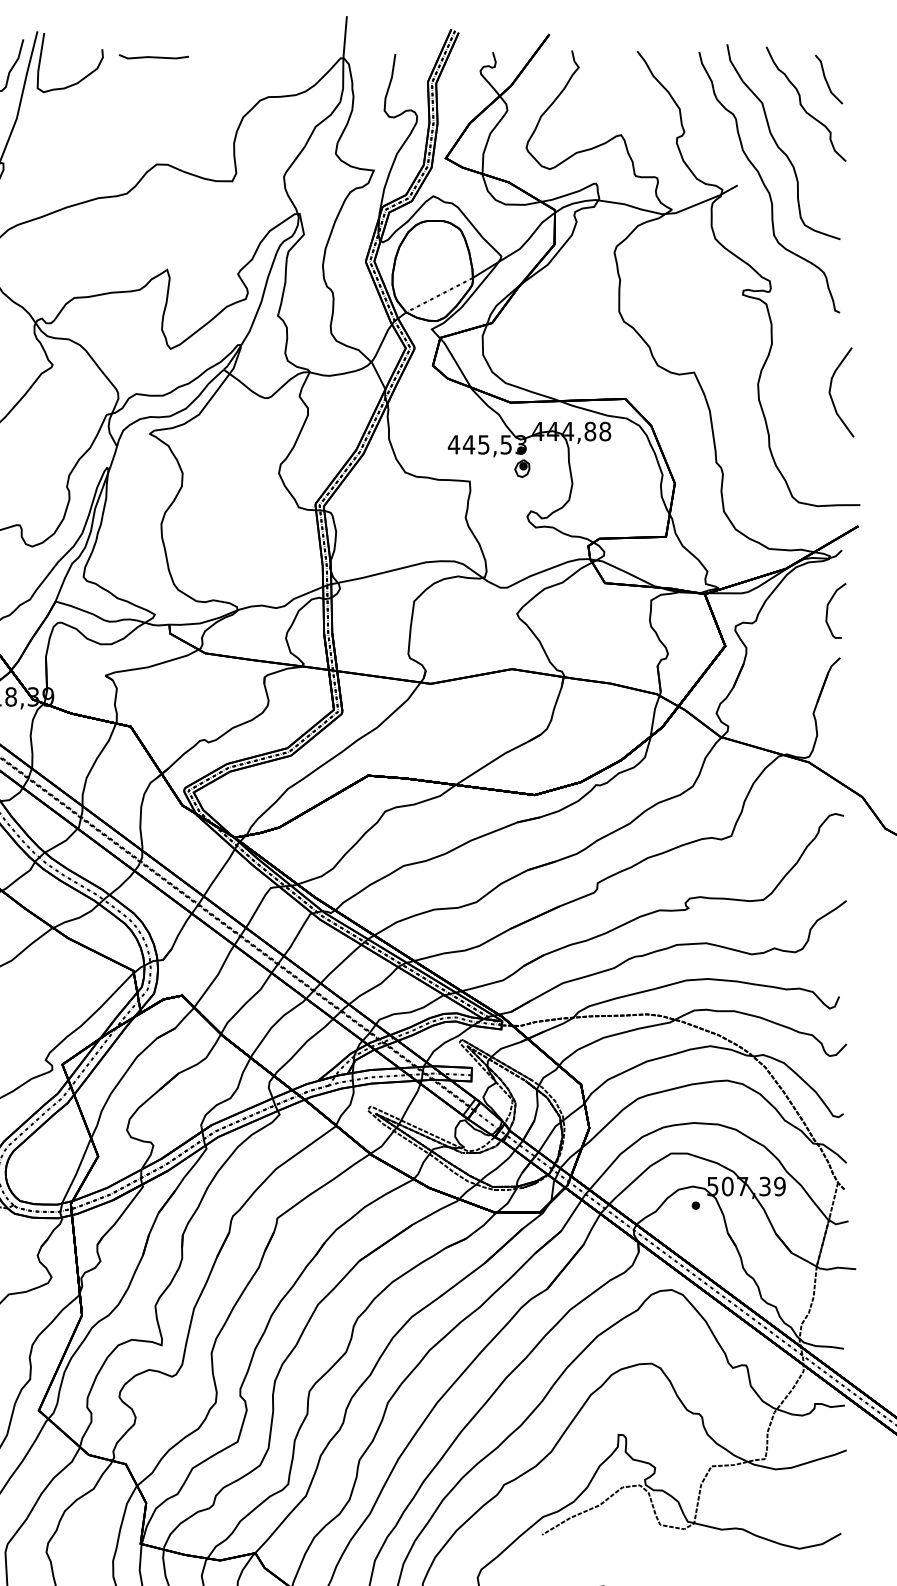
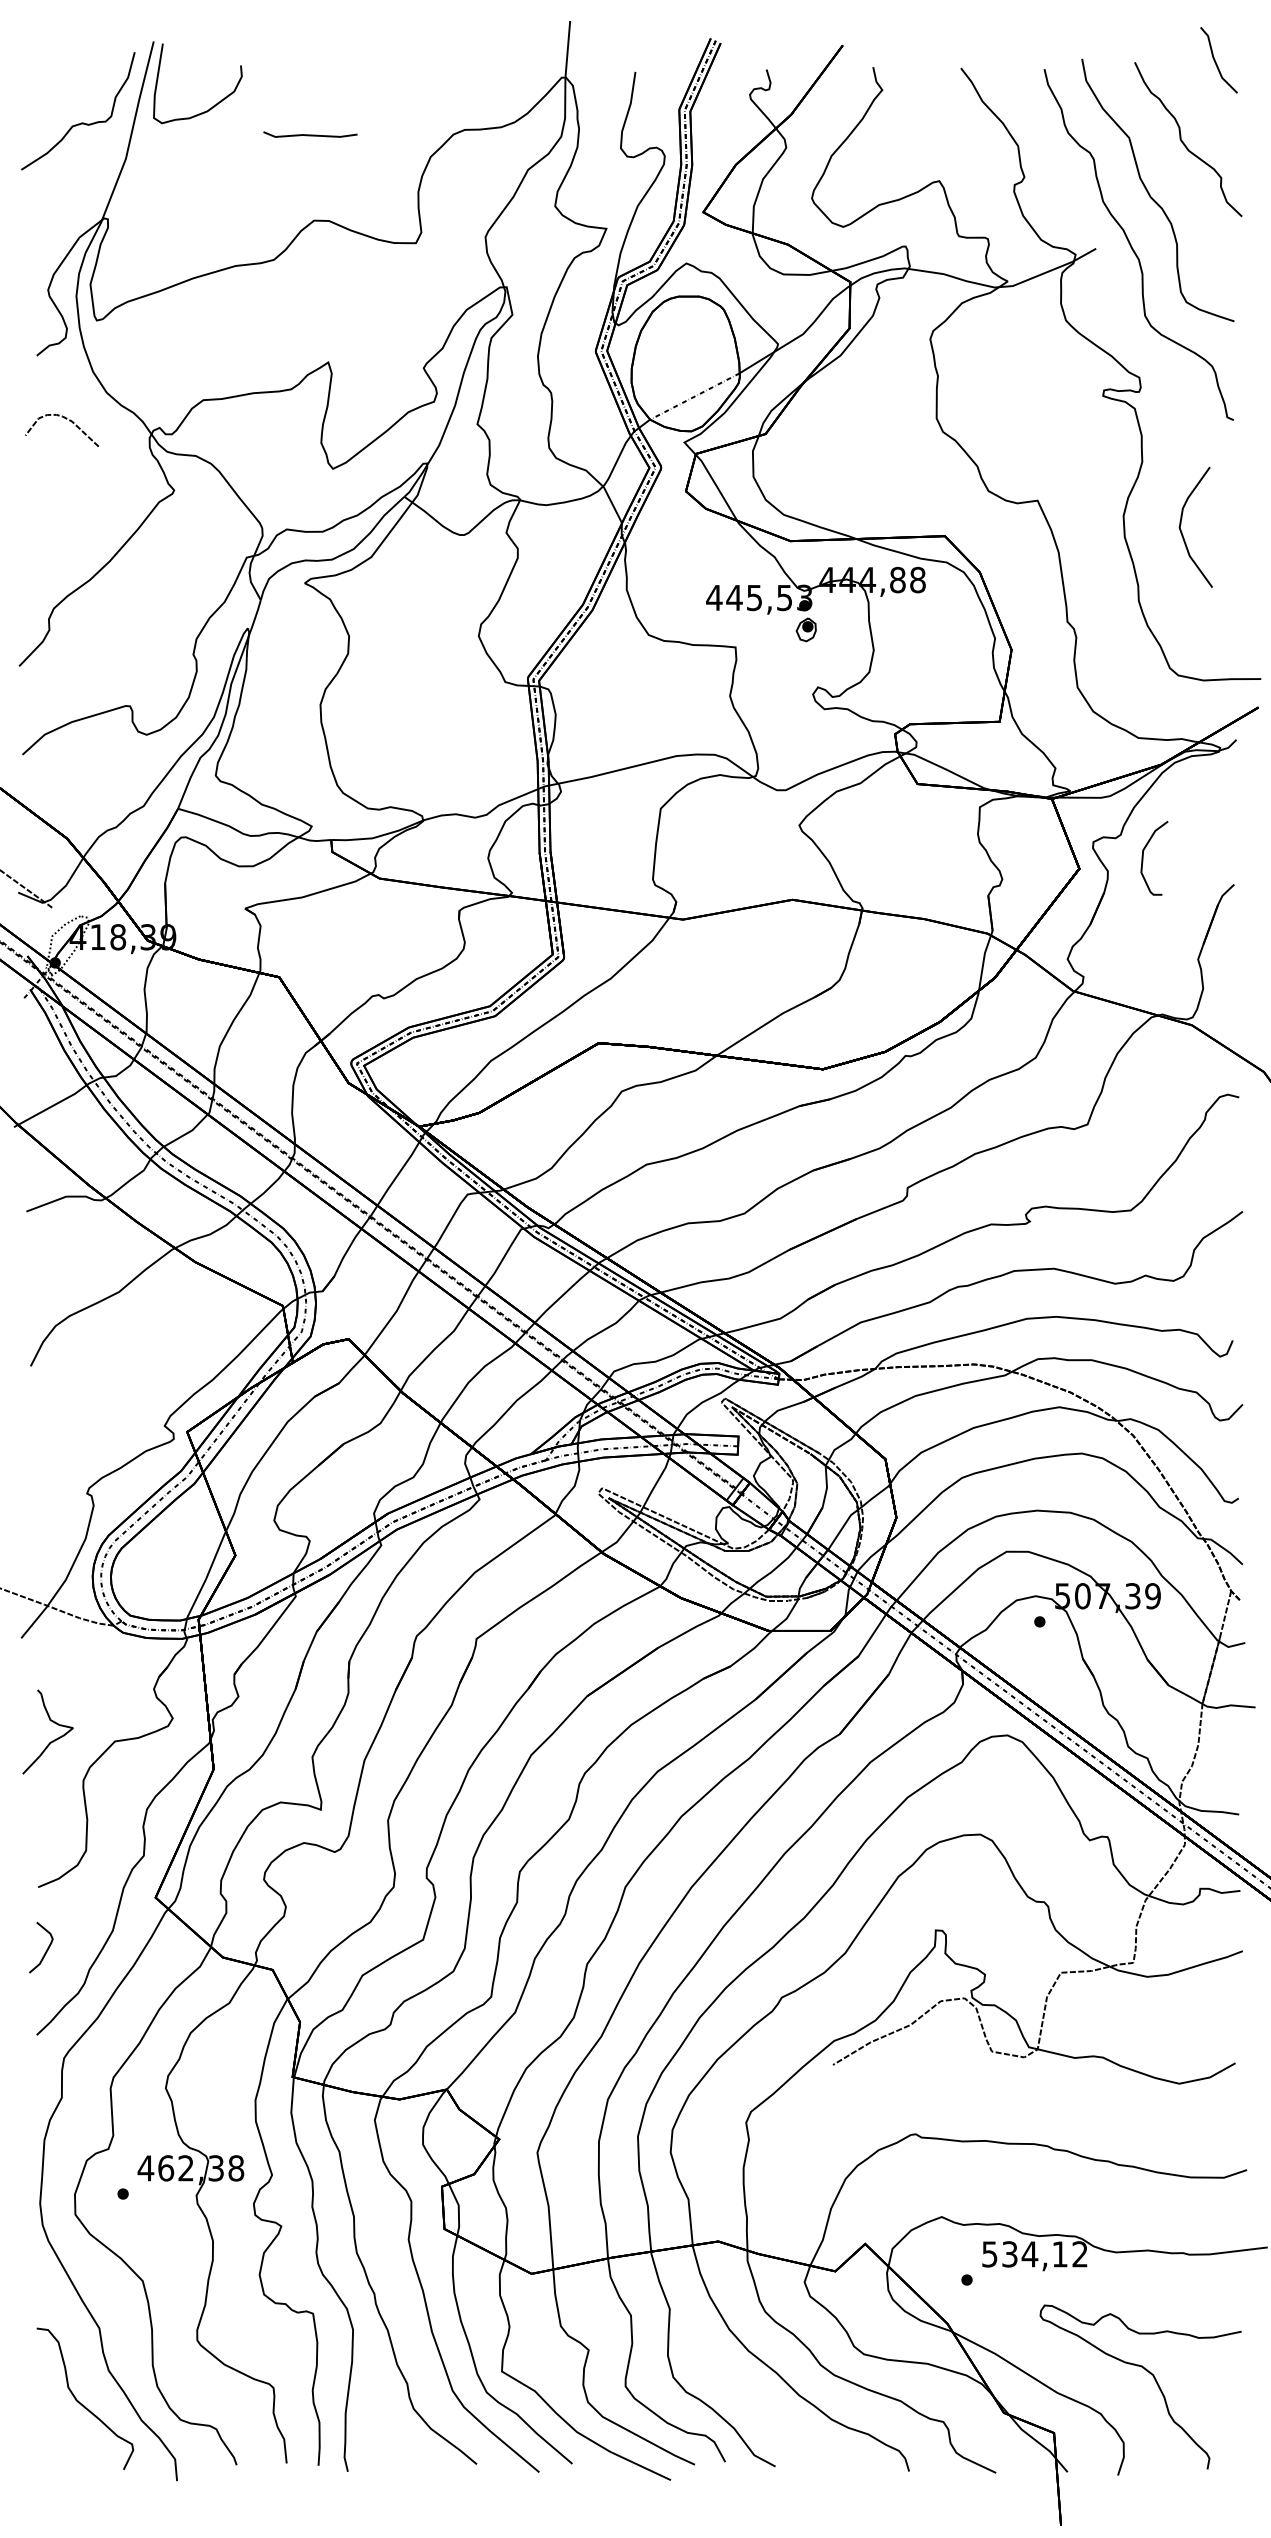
line: (153, 56) -> (310, 134), moved
line: (827, 80) -> (1216, 61), moved
curve: (830, 390) -> (1181, 524), moved
curve: (827, 610) -> (1143, 858), moved

